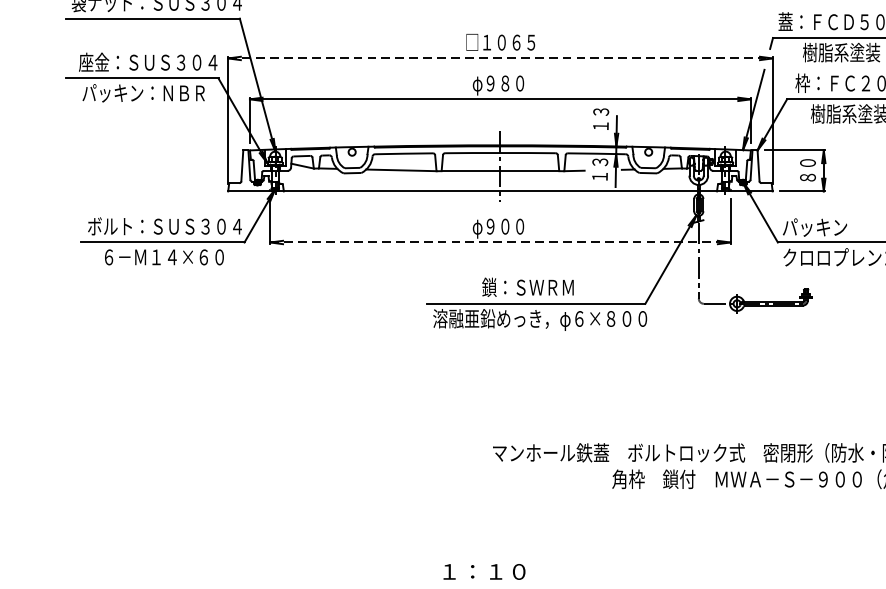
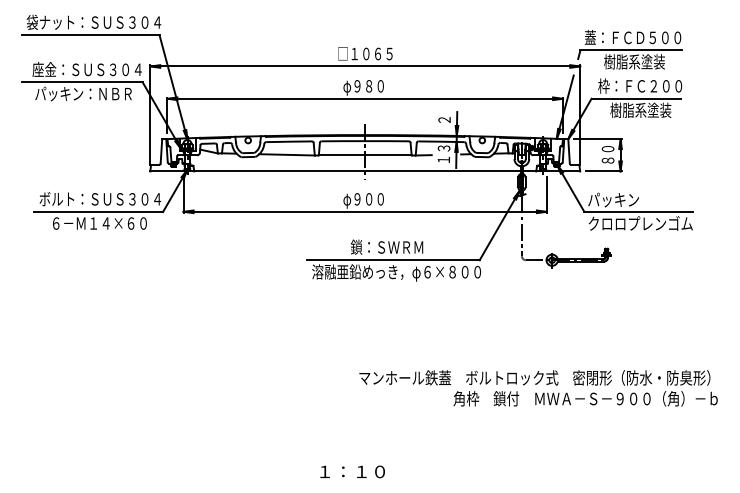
line: (500, 58) -> (365, 66), dashed -> solid
text: (600, 119) -> (444, 114), １３ -> ２
line: (500, 242) -> (365, 211), dashed -> solid

